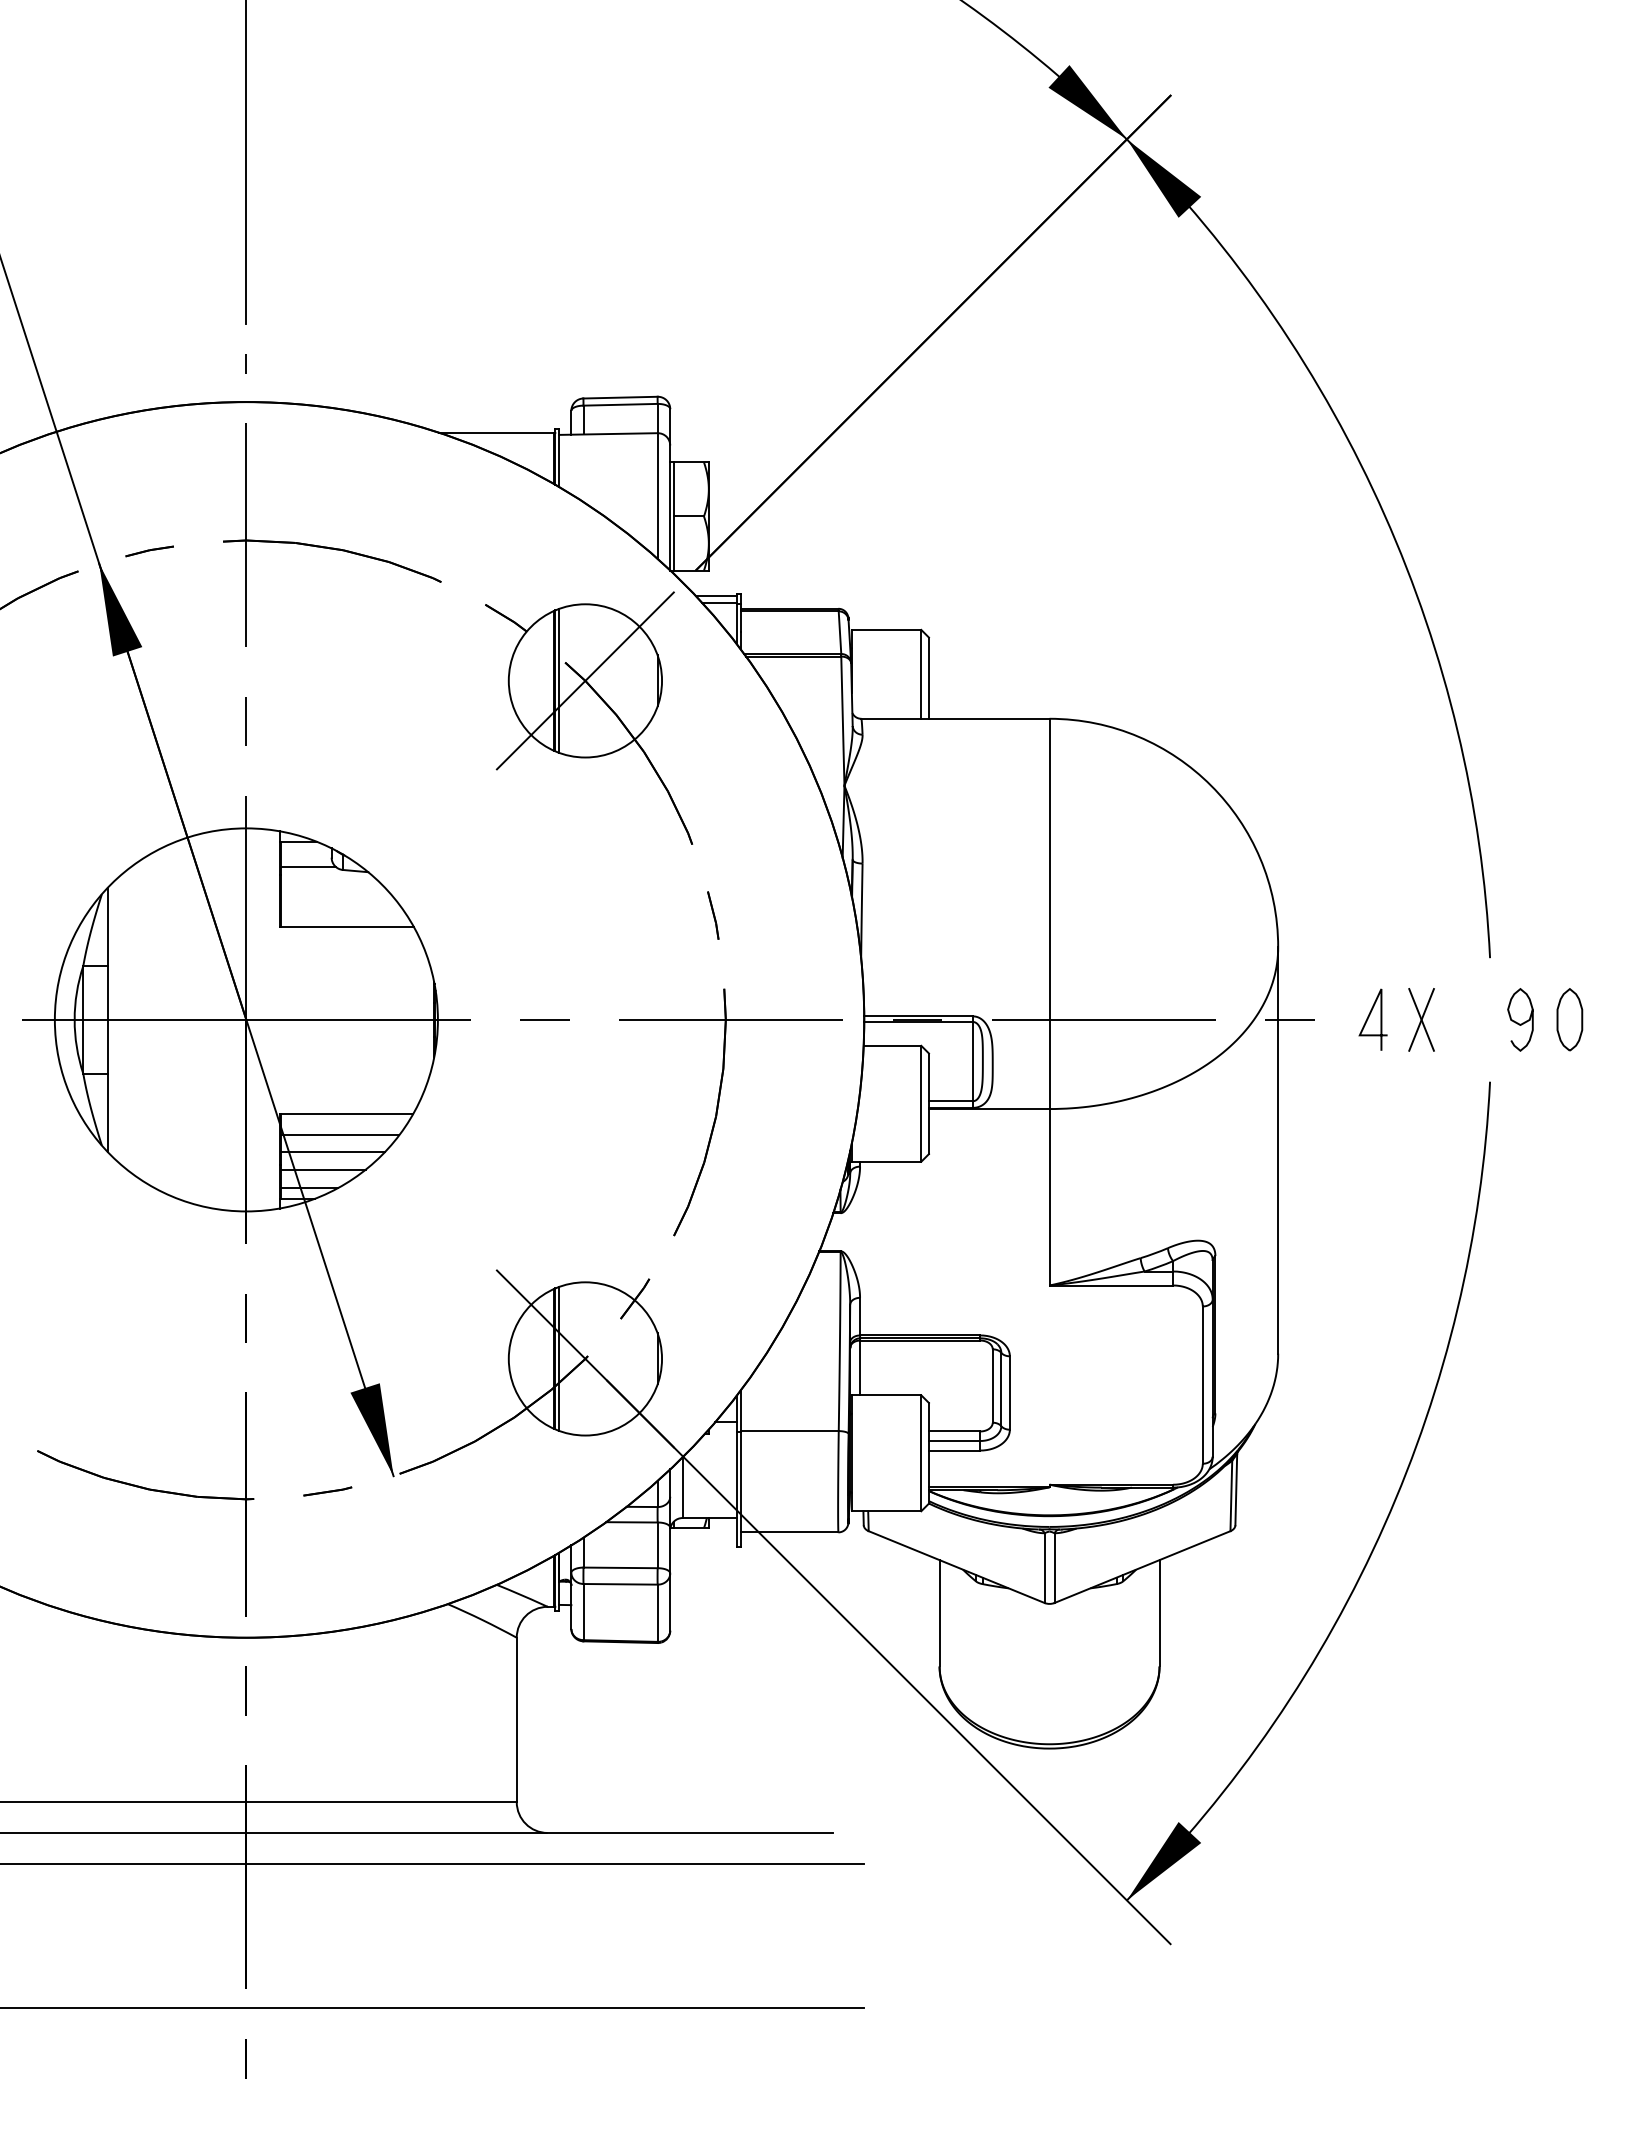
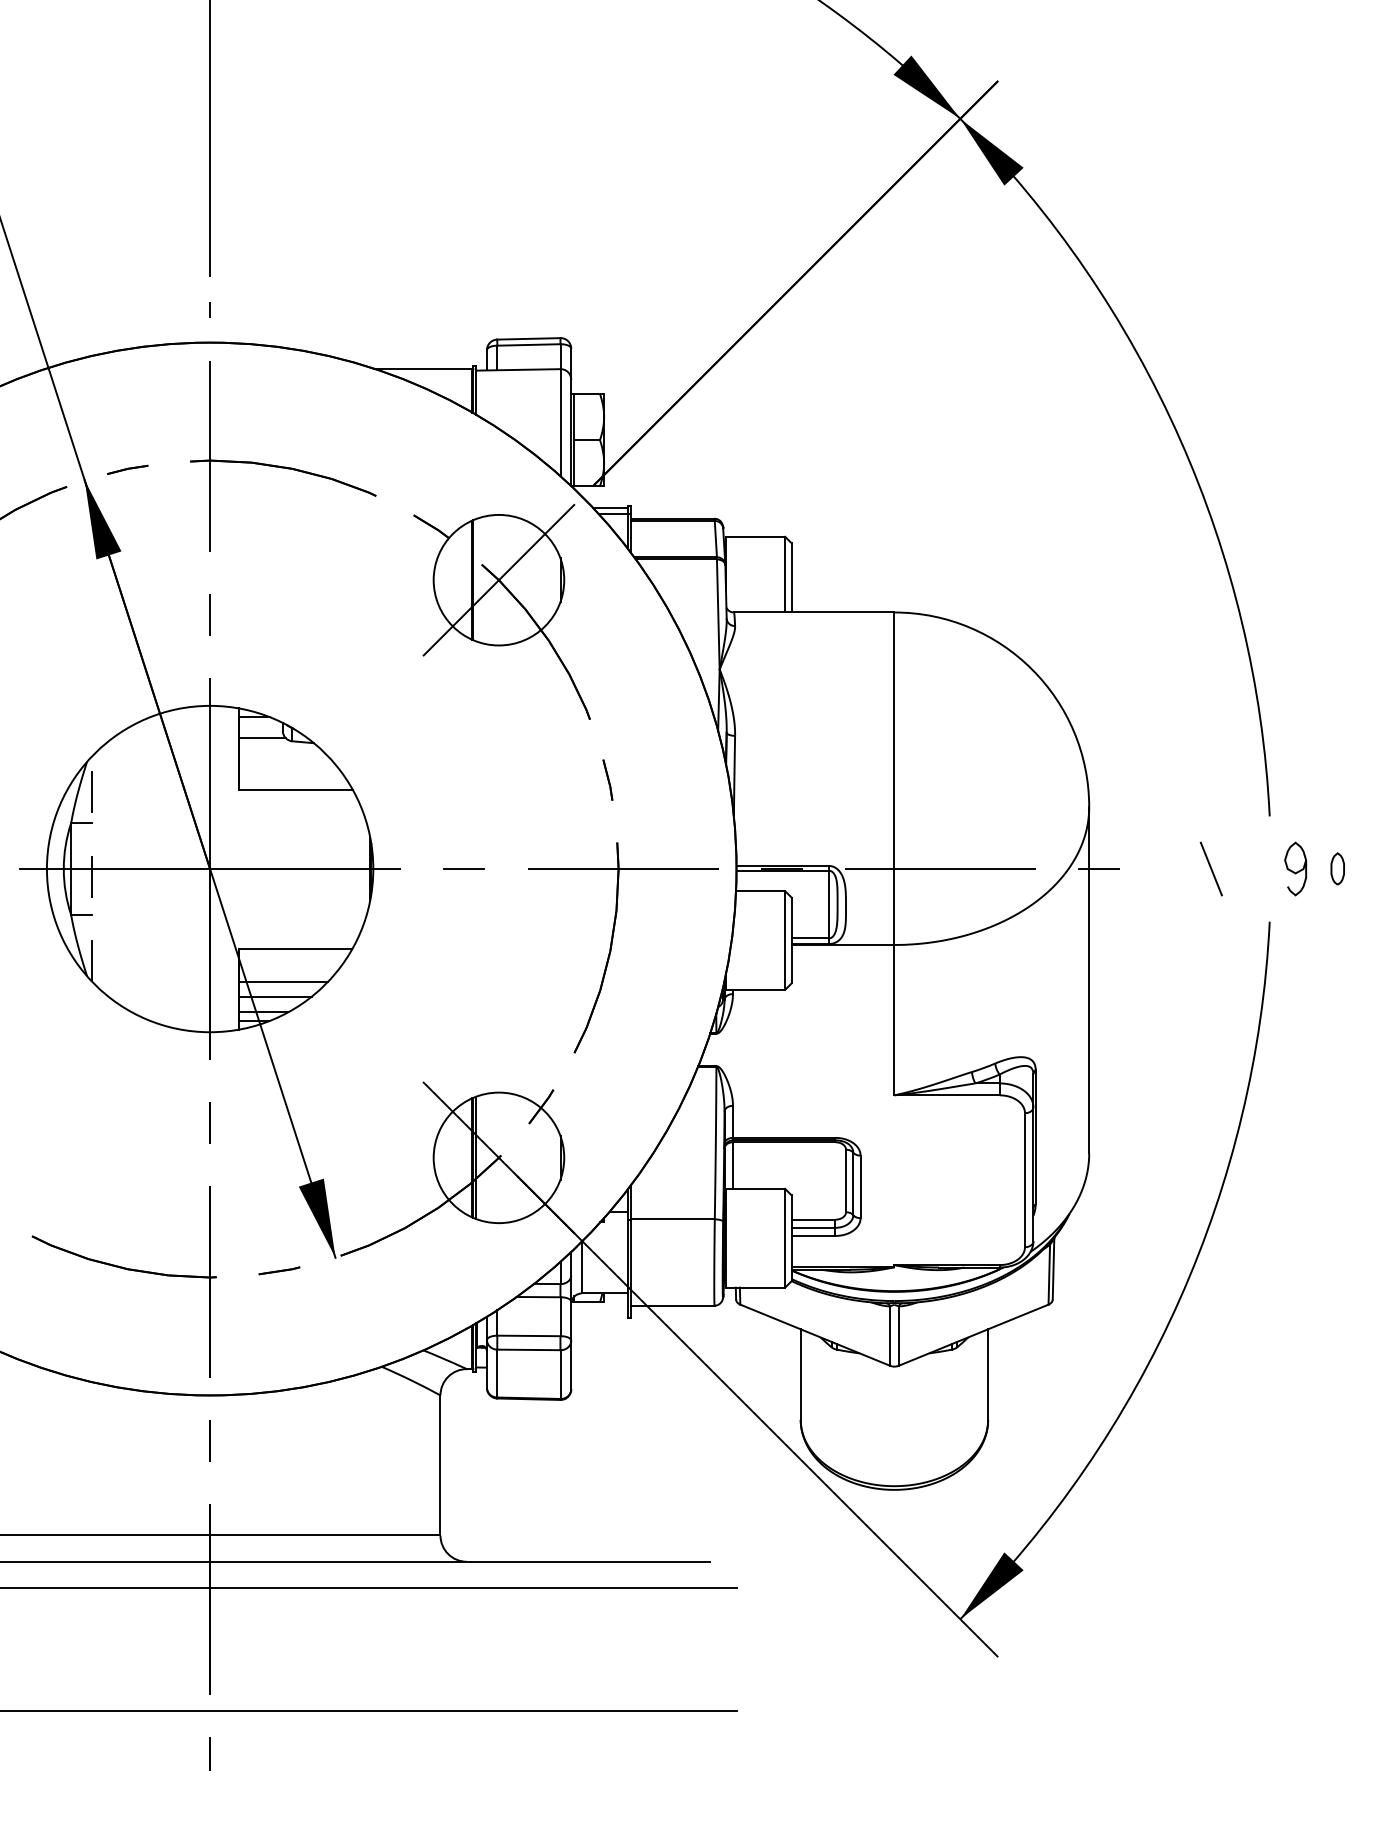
line: (559, 680) -> (476, 579), removed
line: (1369, 1017) -> (1167, 866), removed
line: (108, 1019) -> (92, 868), solid -> dashed
line: (1421, 1019) -> (1211, 868), removed
part: (1569, 1019) -> (1337, 868), size x0.6
line: (339, 1135) -> (289, 967), removed

